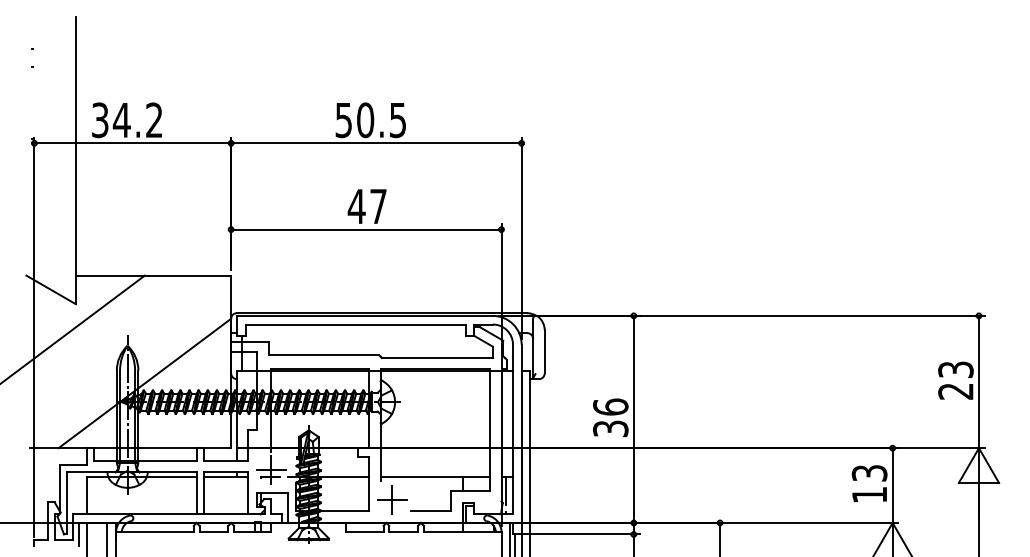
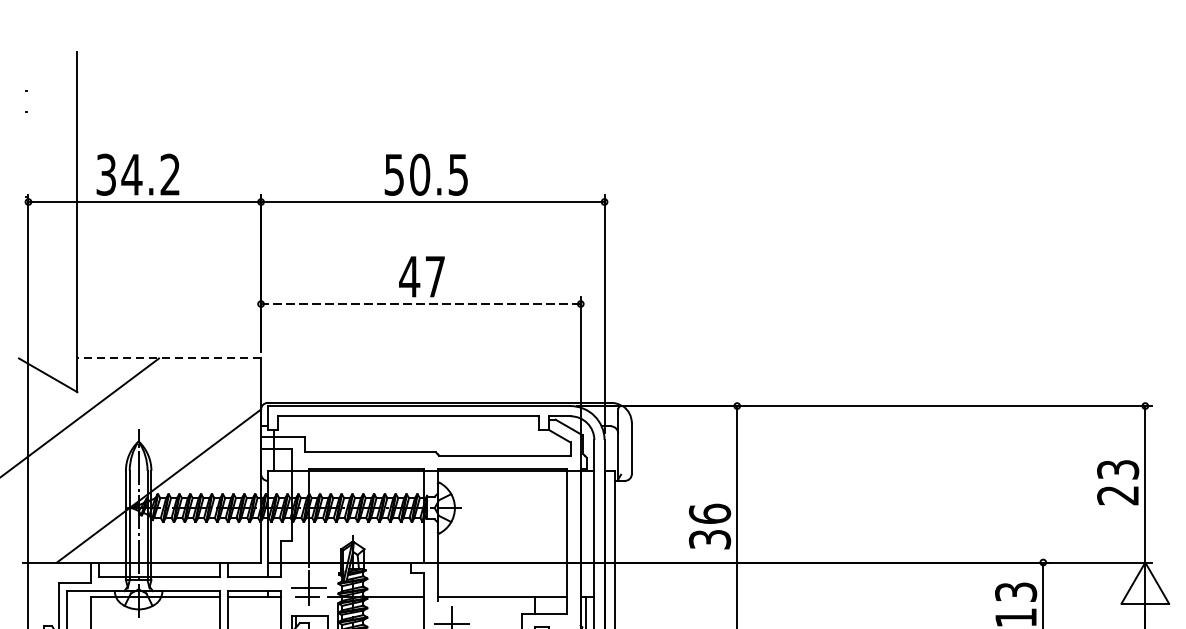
line: (365, 229) -> (419, 303), solid -> dashed
line: (153, 275) -> (169, 358), solid -> dashed

